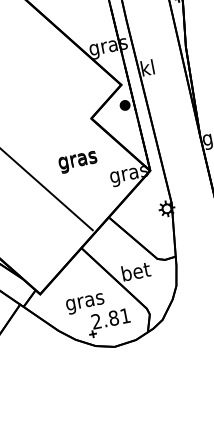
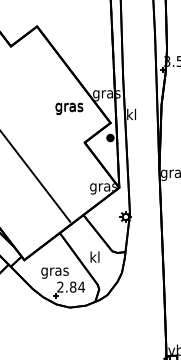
text: (78, 161) -> (69, 108), moved
text: (136, 270) -> (95, 256), bet -> kl
text: (124, 315) -> (81, 286), 2.81 -> 2.84

